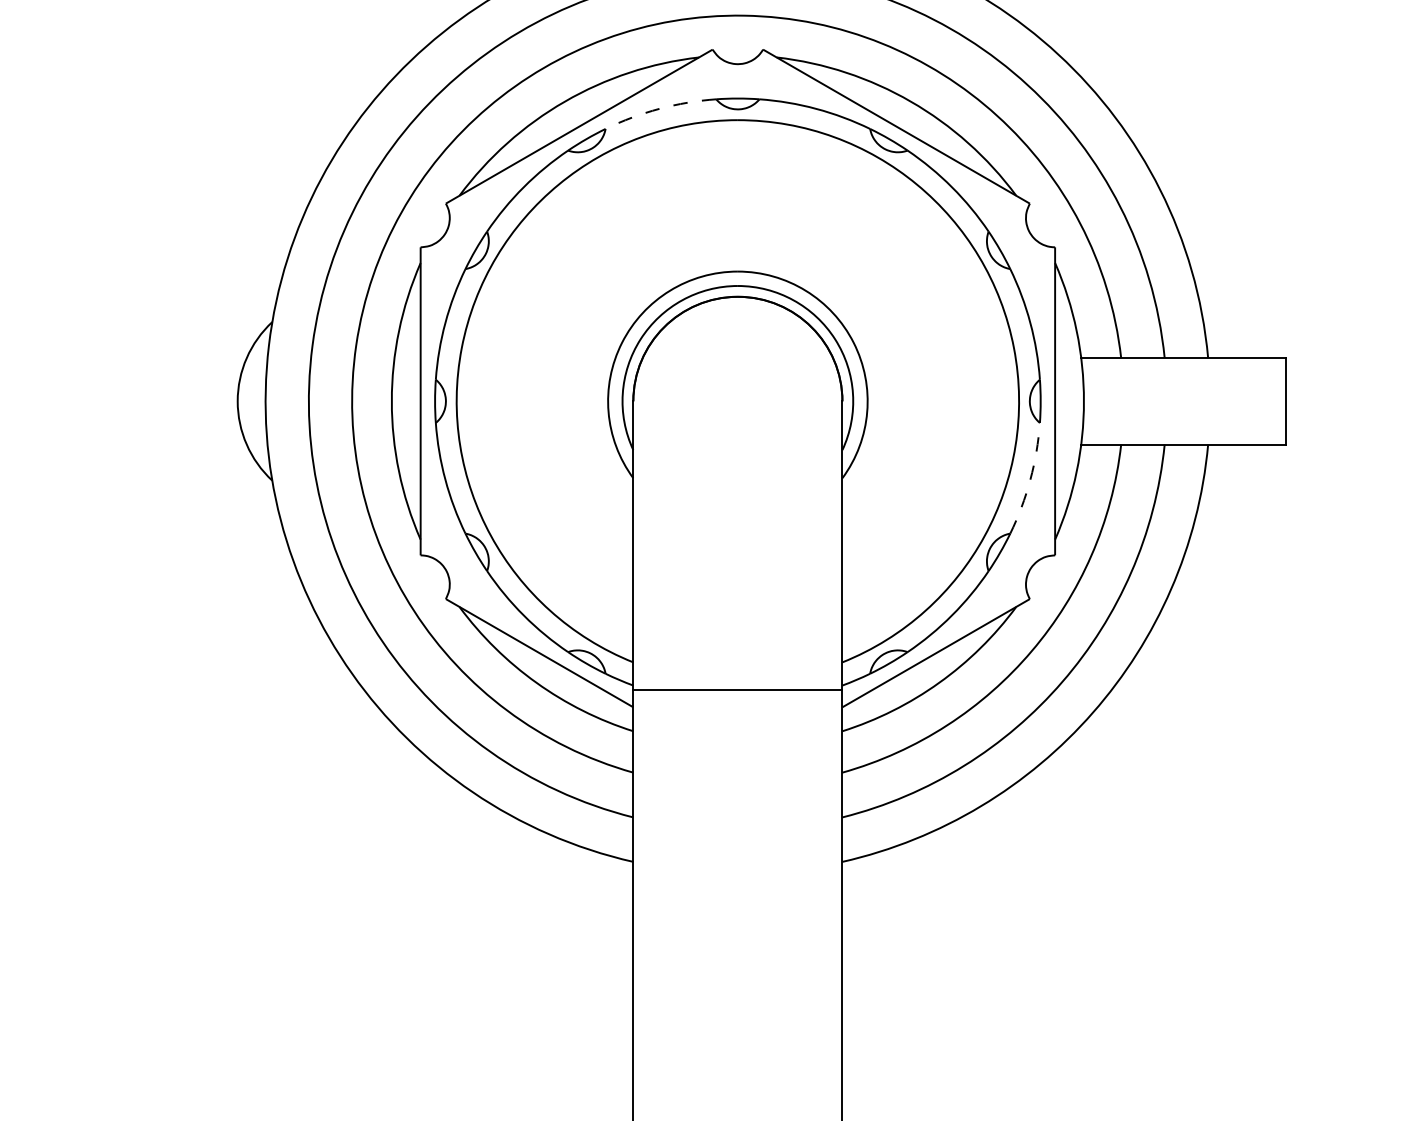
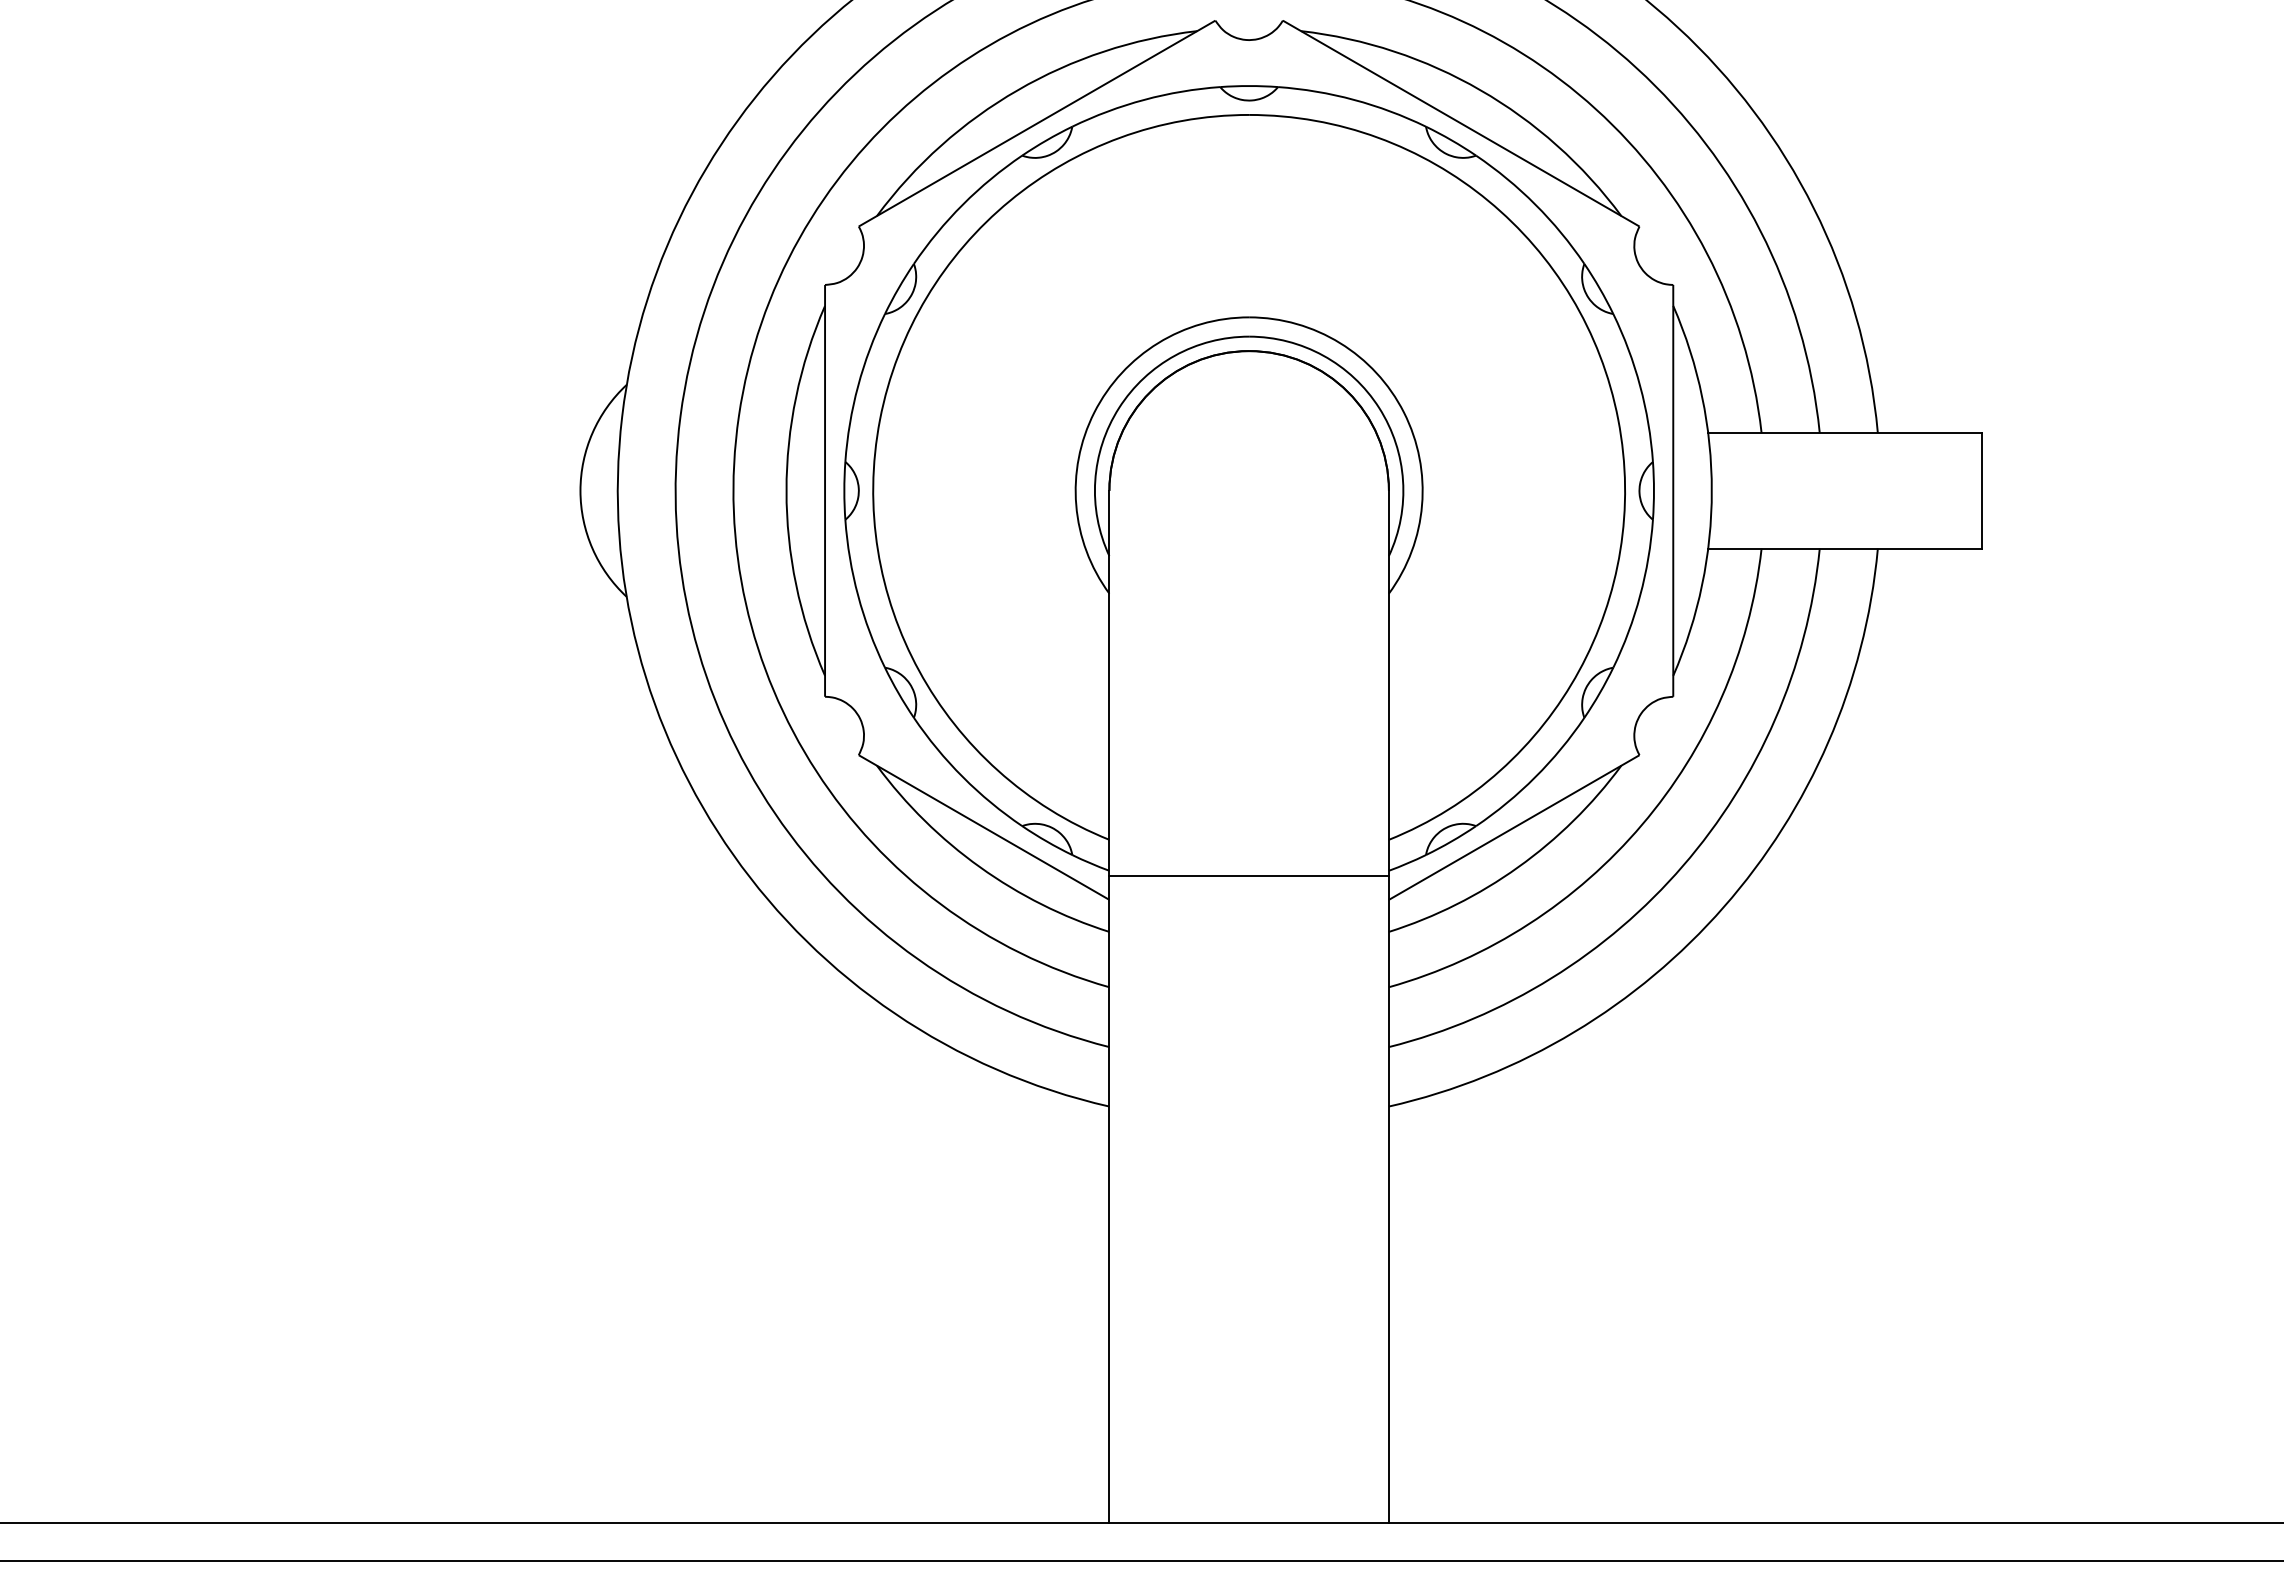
arc: (659, 108) -> (1144, 99), dashed -> solid
arc: (1030, 479) -> (1640, 595), dashed -> solid

